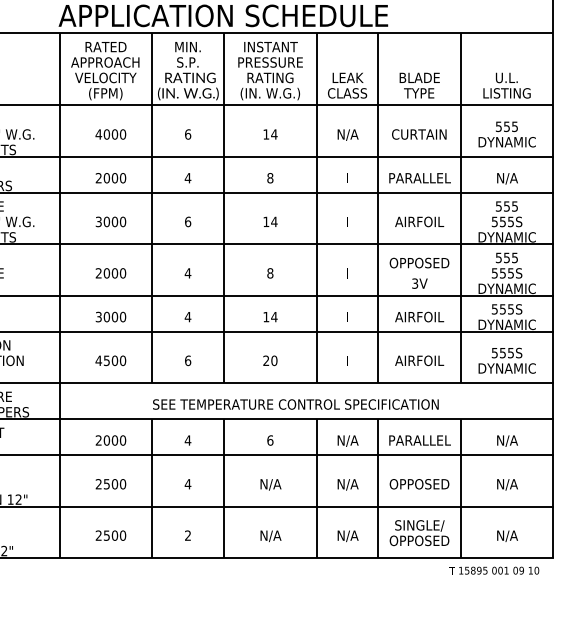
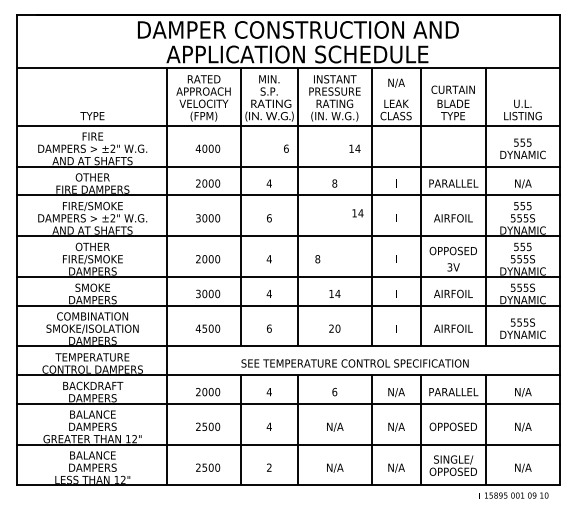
text: (188, 134) -> (286, 148), moved
text: (270, 134) -> (354, 148), moved
text: (347, 134) -> (396, 82), moved
text: (418, 134) -> (452, 89), moved
text: (270, 222) -> (357, 213), moved
text: (270, 273) -> (317, 259), moved

